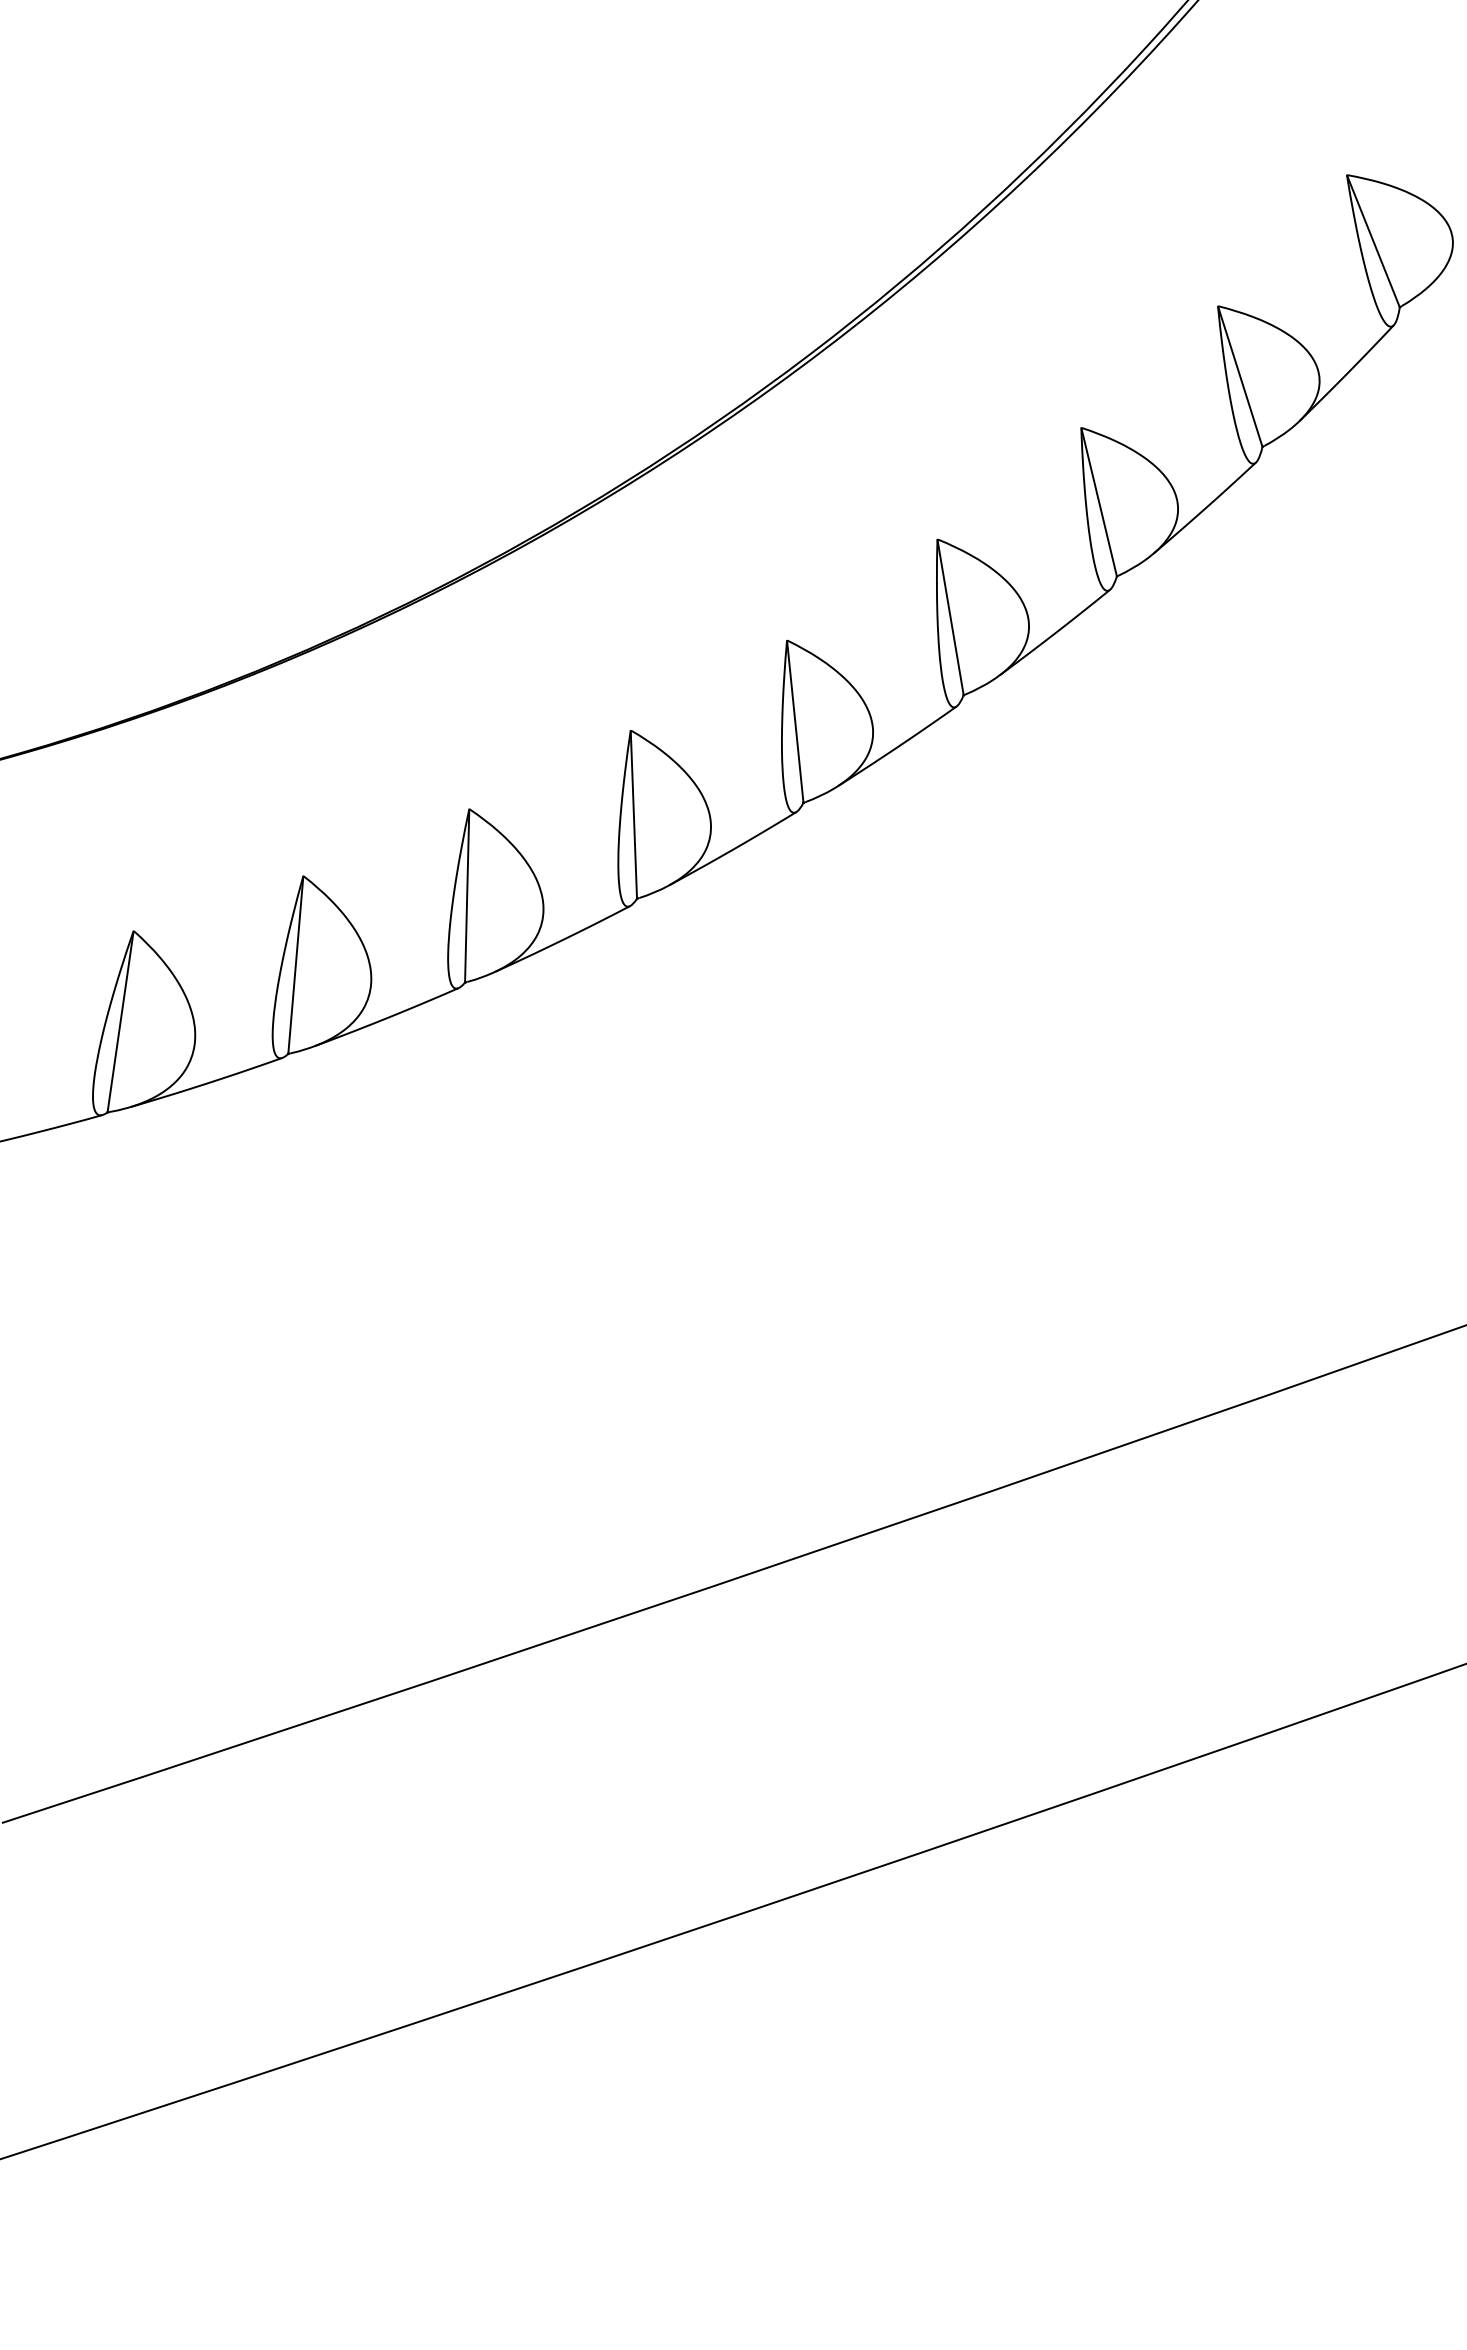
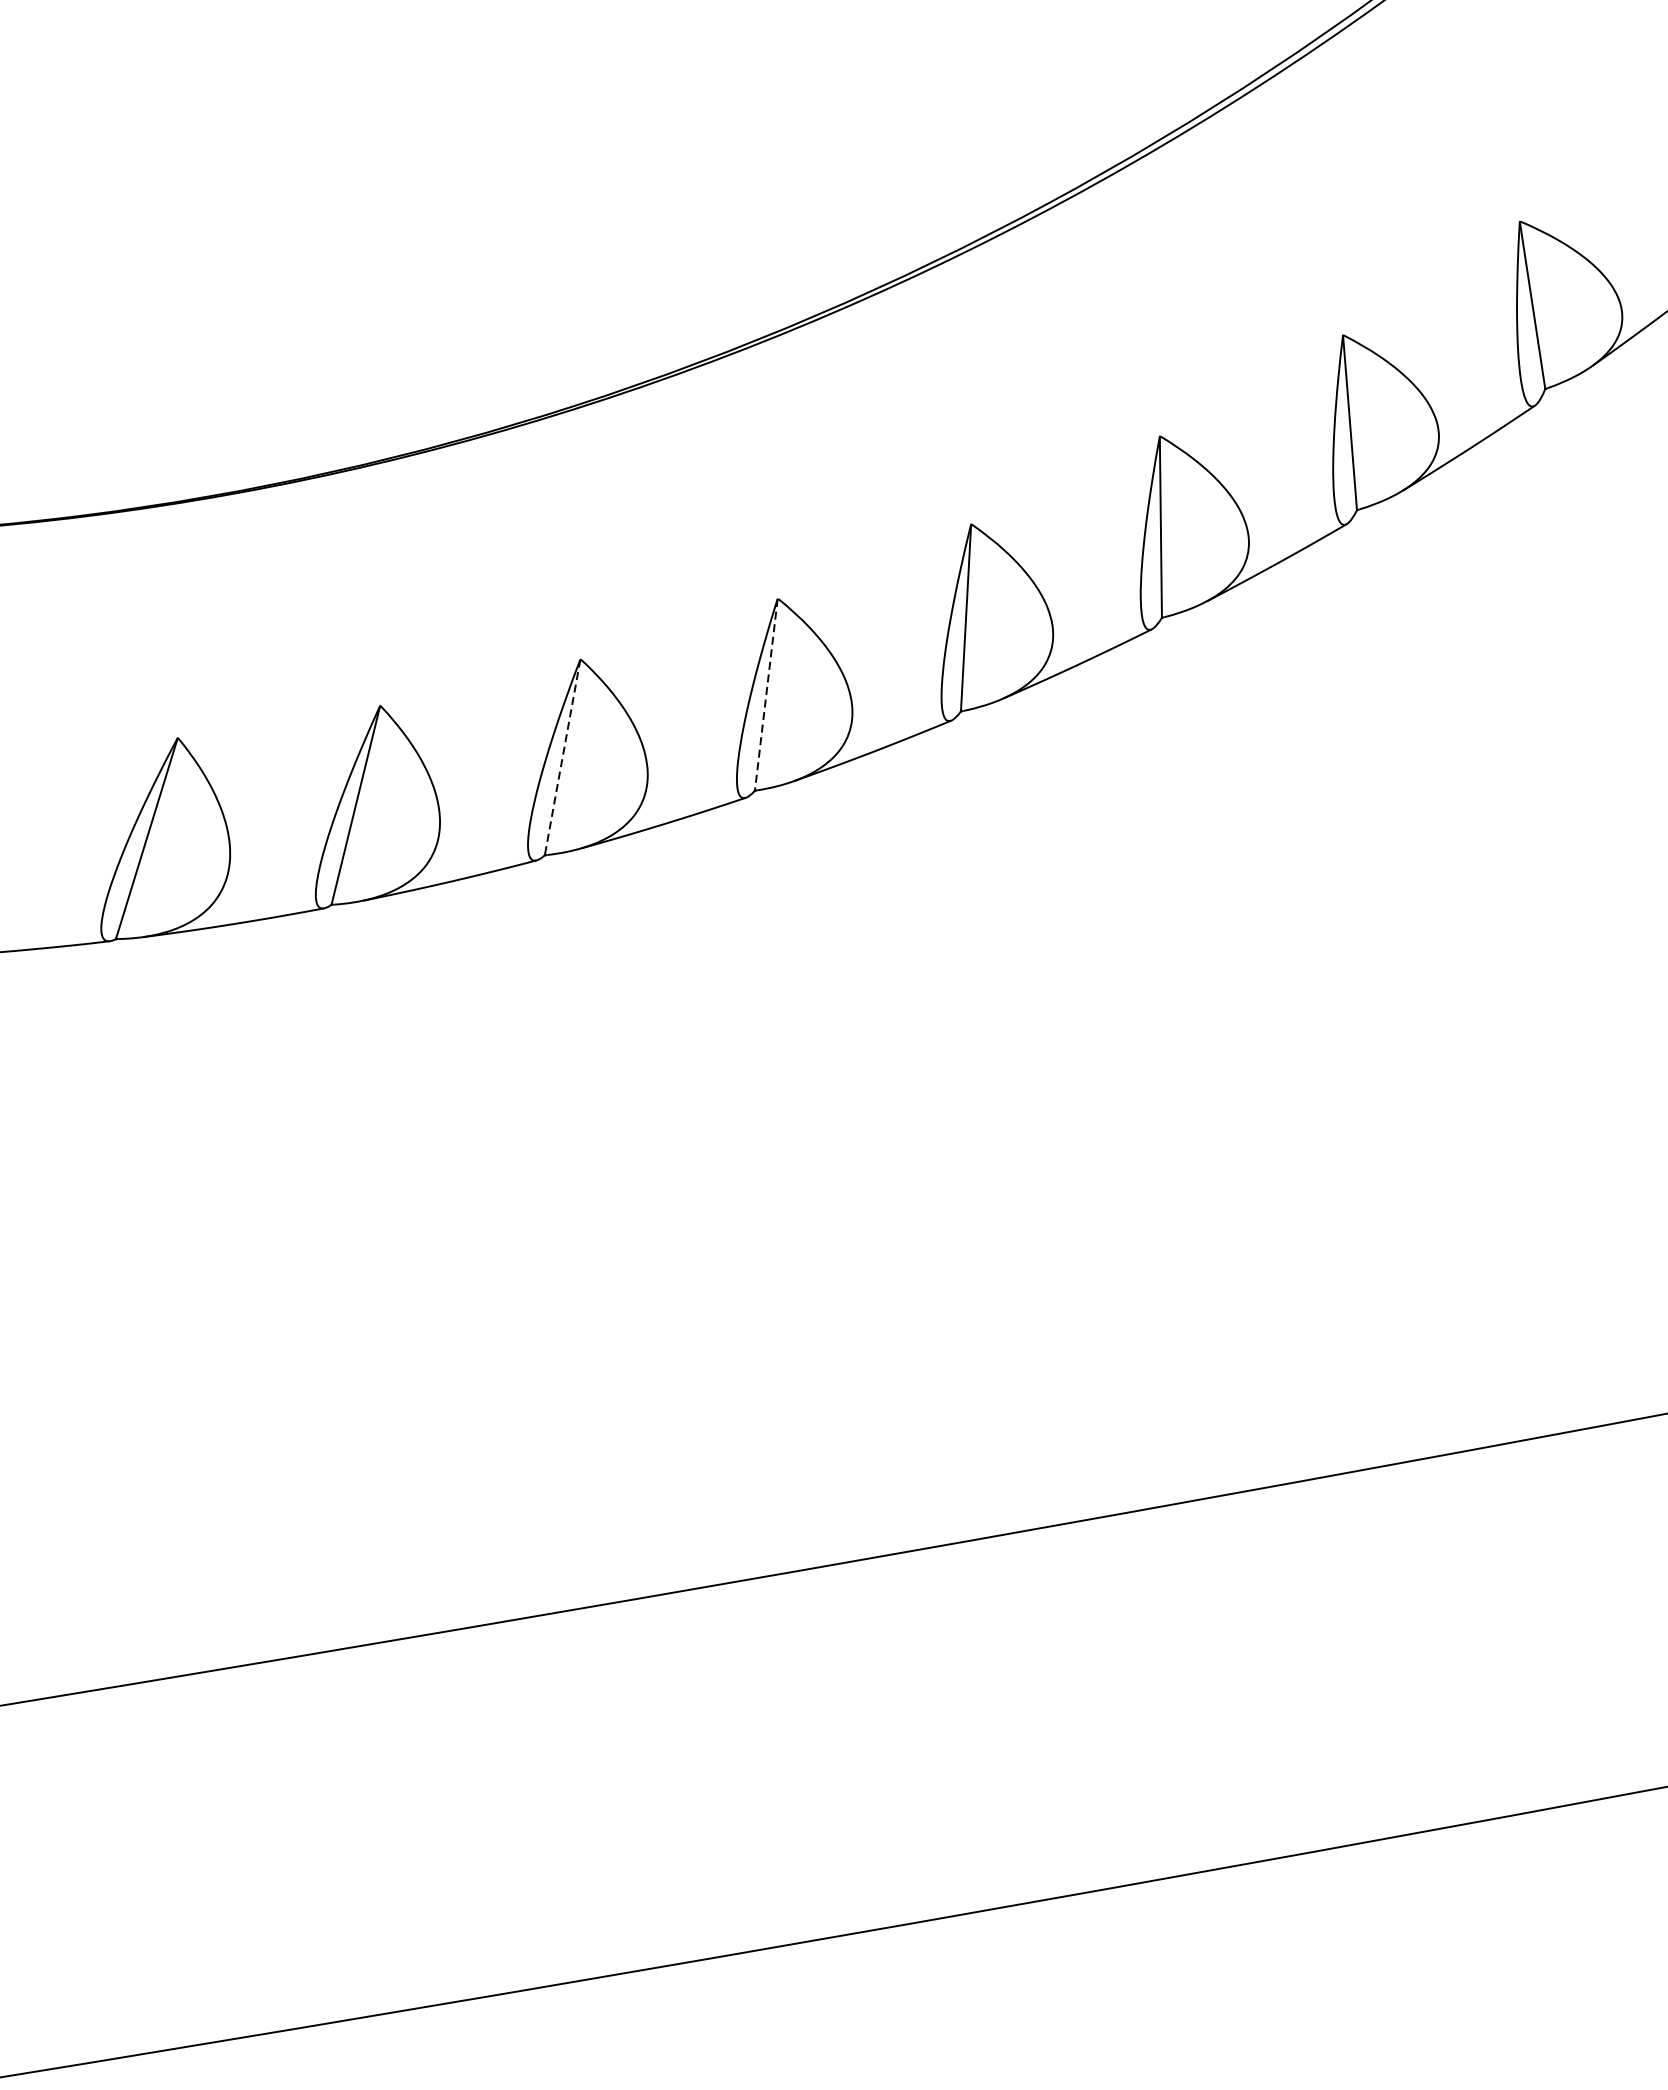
line: (633, 814) -> (765, 694), solid -> dashed
line: (467, 896) -> (562, 758), solid -> dashed

